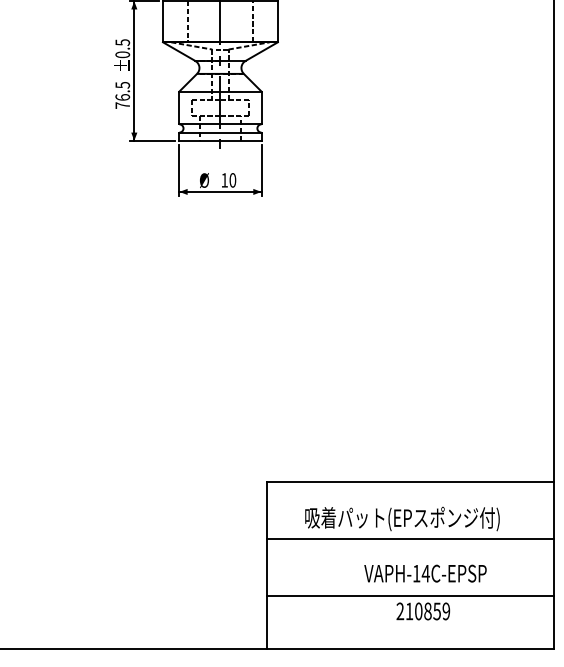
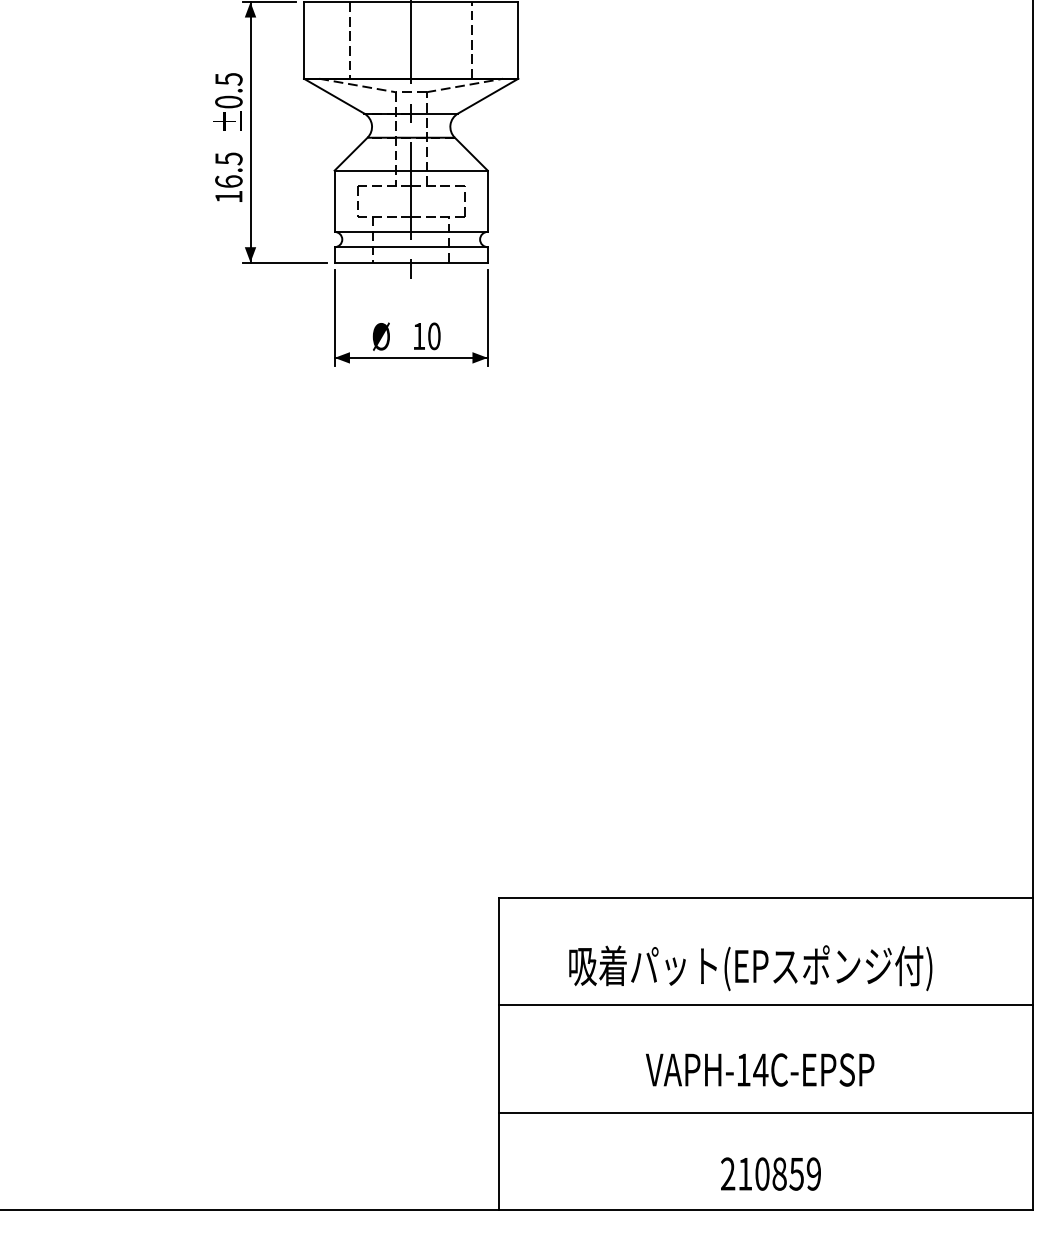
text: (122, 105) -> (228, 196), 76.5 -> 16.5
text: (425, 573) -> (760, 1069), moved
text: (423, 611) -> (771, 1174), moved

